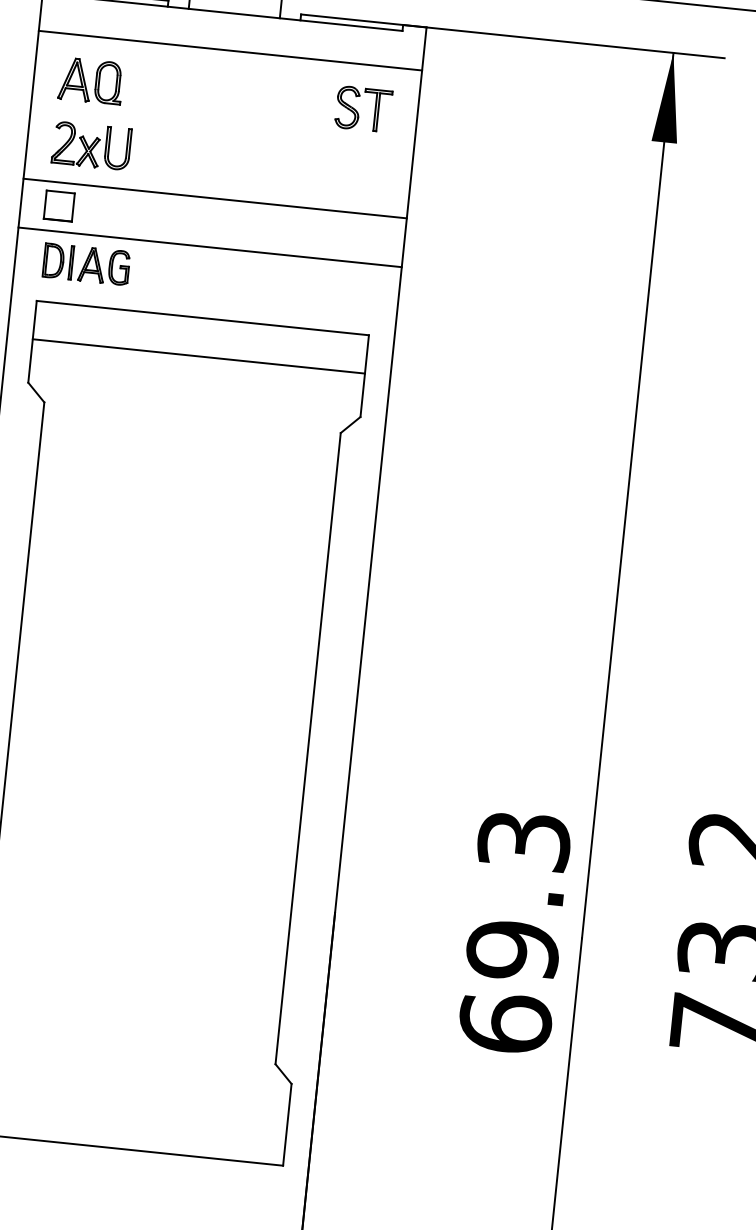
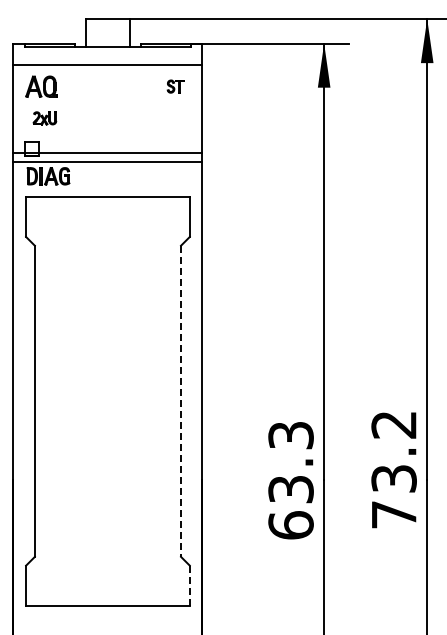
part: (362, 108) -> (175, 86), size x0.6
part: (90, 146) -> (44, 118), size x0.6
line: (214, 198) -> (107, 152), moved
line: (197, 356) -> (107, 215), removed
line: (309, 749) -> (181, 401), solid -> dashed
text: (511, 950) -> (290, 489), 69.3 -> 63.3
line: (286, 1126) -> (189, 586), solid -> dashed

